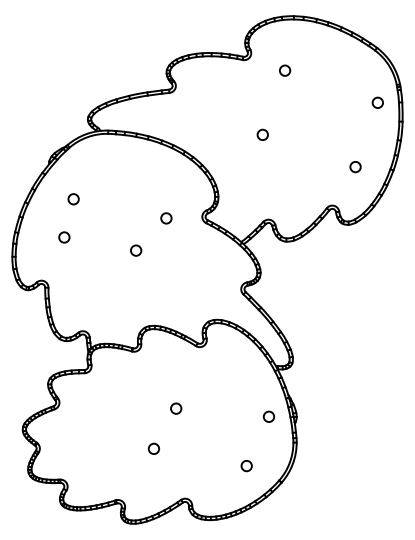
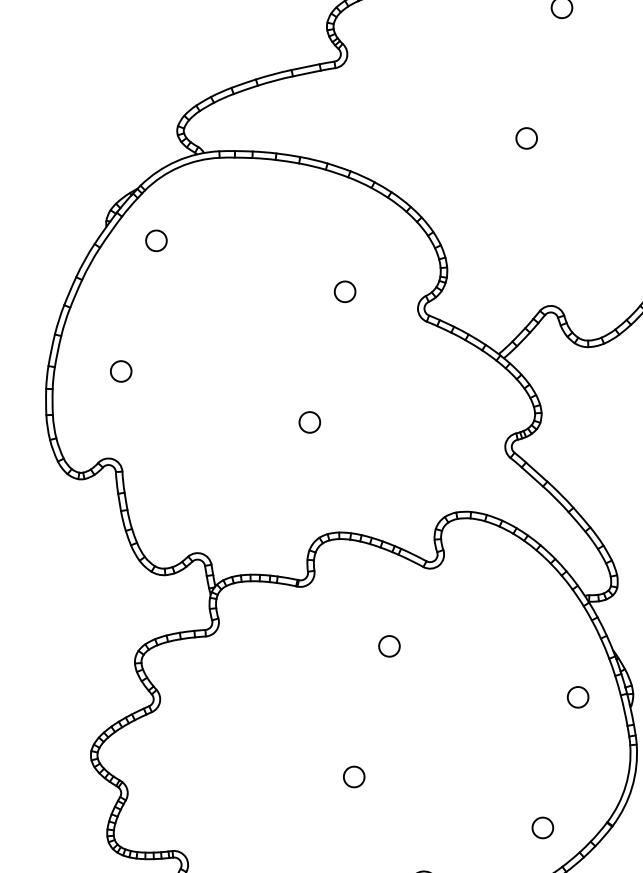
circle: (73, 199) -> (156, 241), moved
circle: (166, 218) -> (345, 291), moved
circle: (64, 237) -> (121, 371), moved
circle: (136, 250) -> (310, 422), moved
circle: (176, 408) -> (390, 645), moved
circle: (246, 466) -> (542, 828), moved

